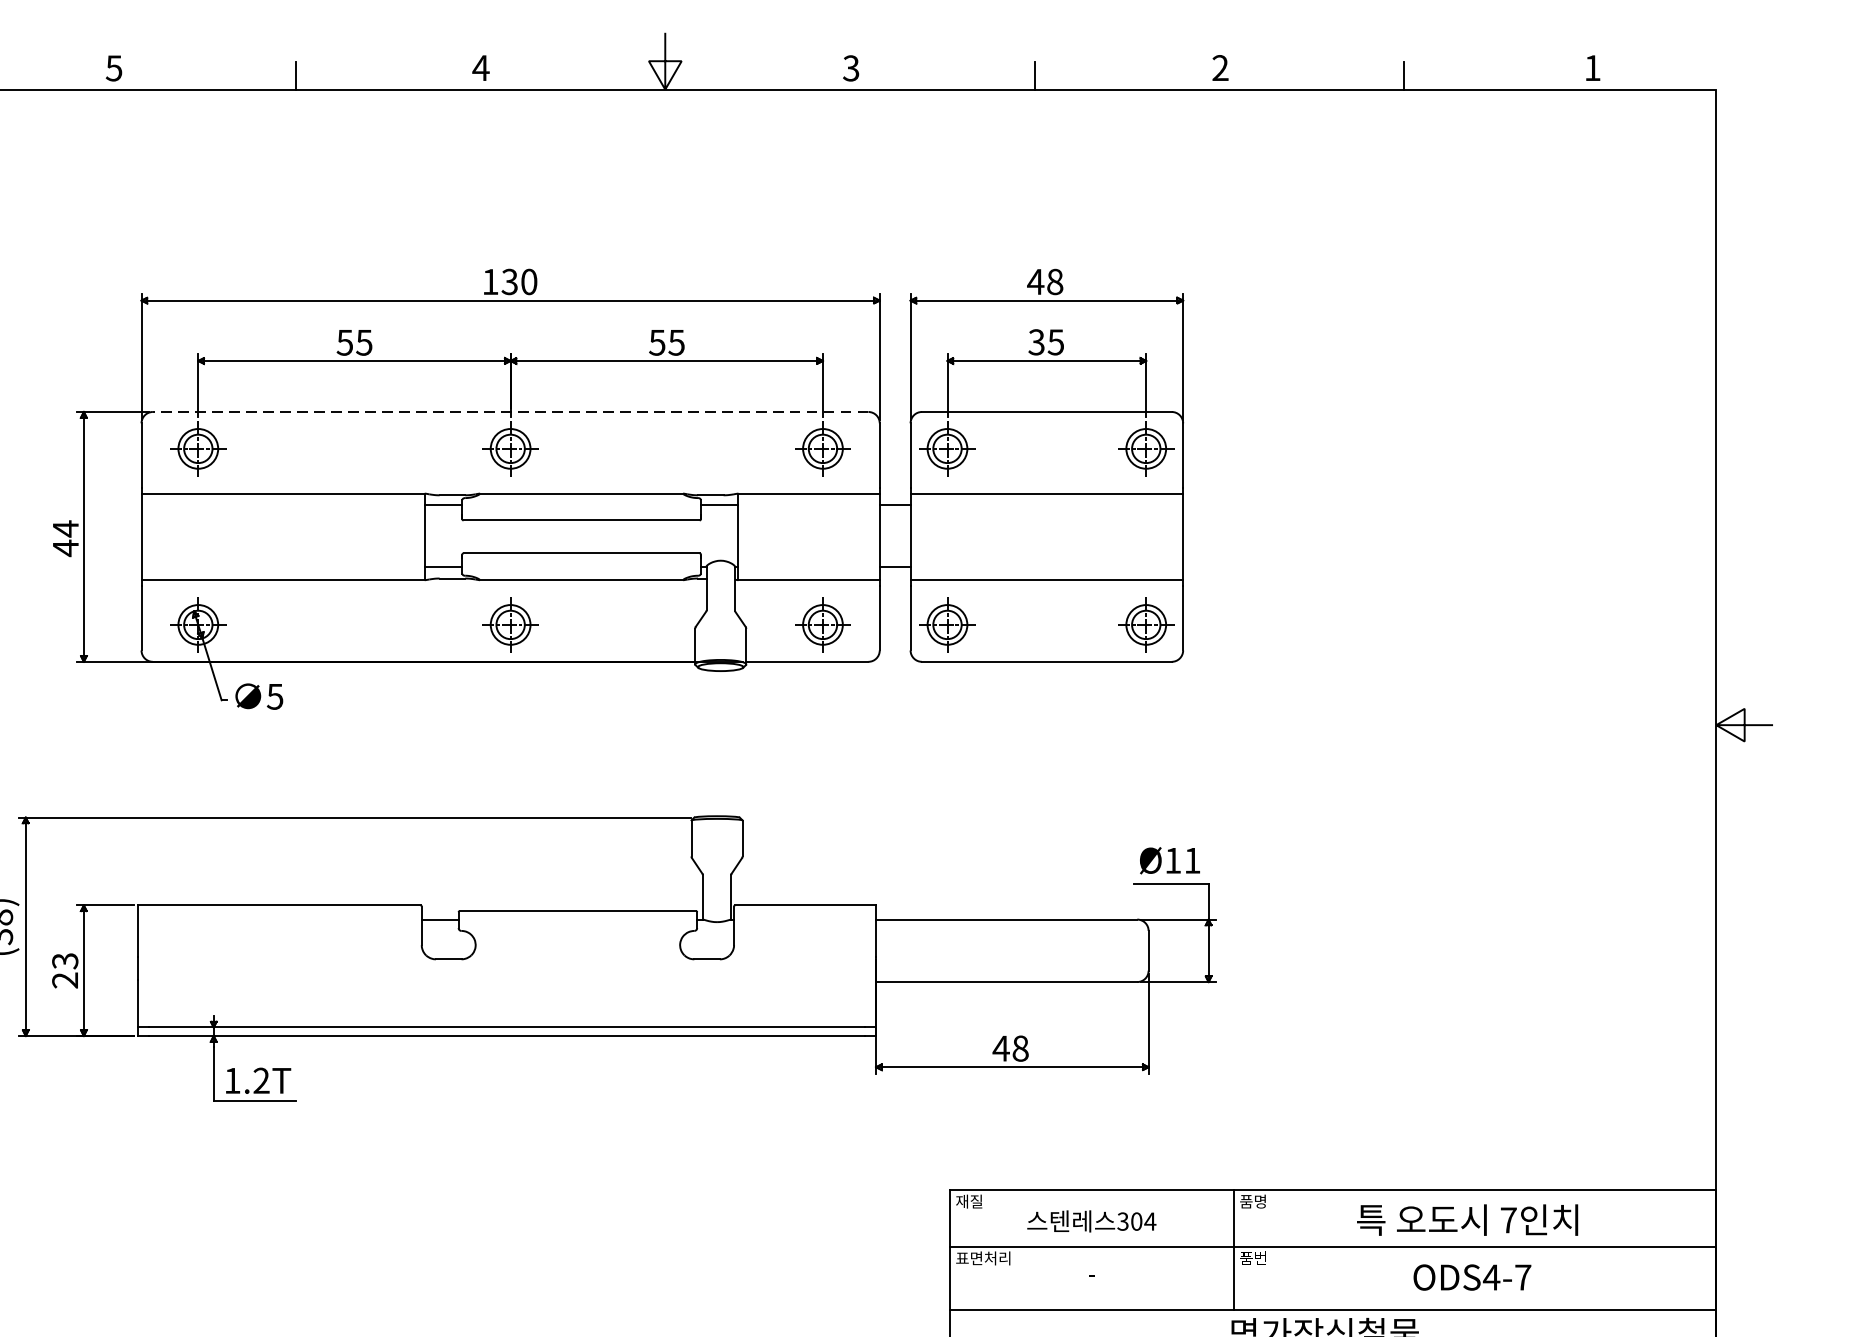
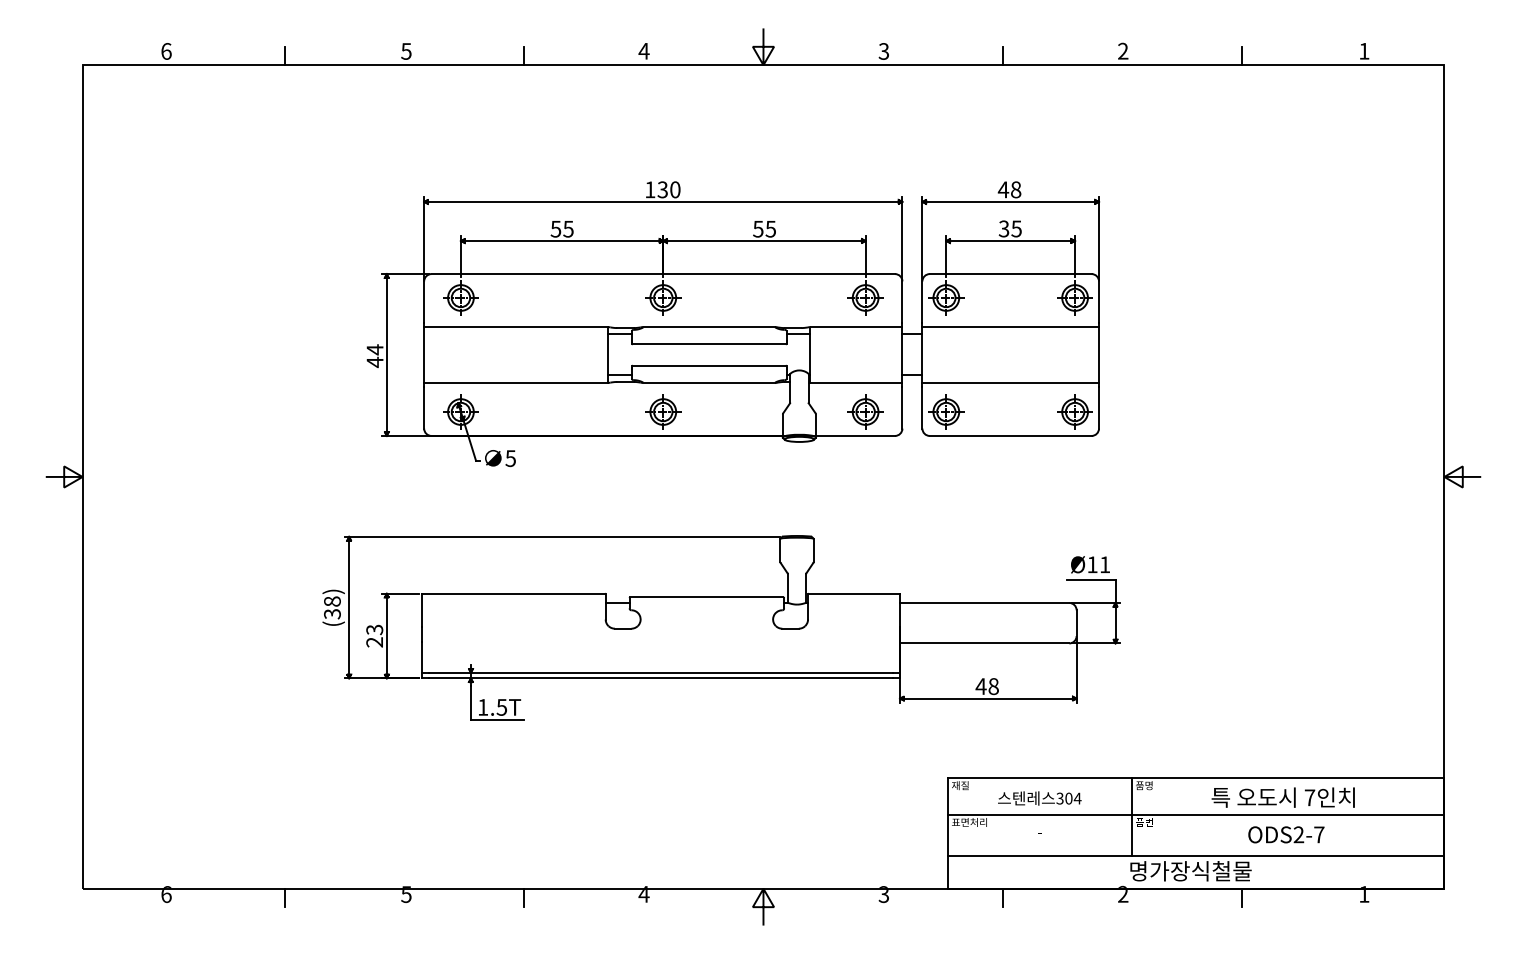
line: (510, 412) -> (663, 274), dashed -> solid
text: (260, 1079) -> (501, 706), 1.2T -> 1.5T
text: (1491, 1276) -> (1298, 834), ODS4-7 -> ODS2-7

